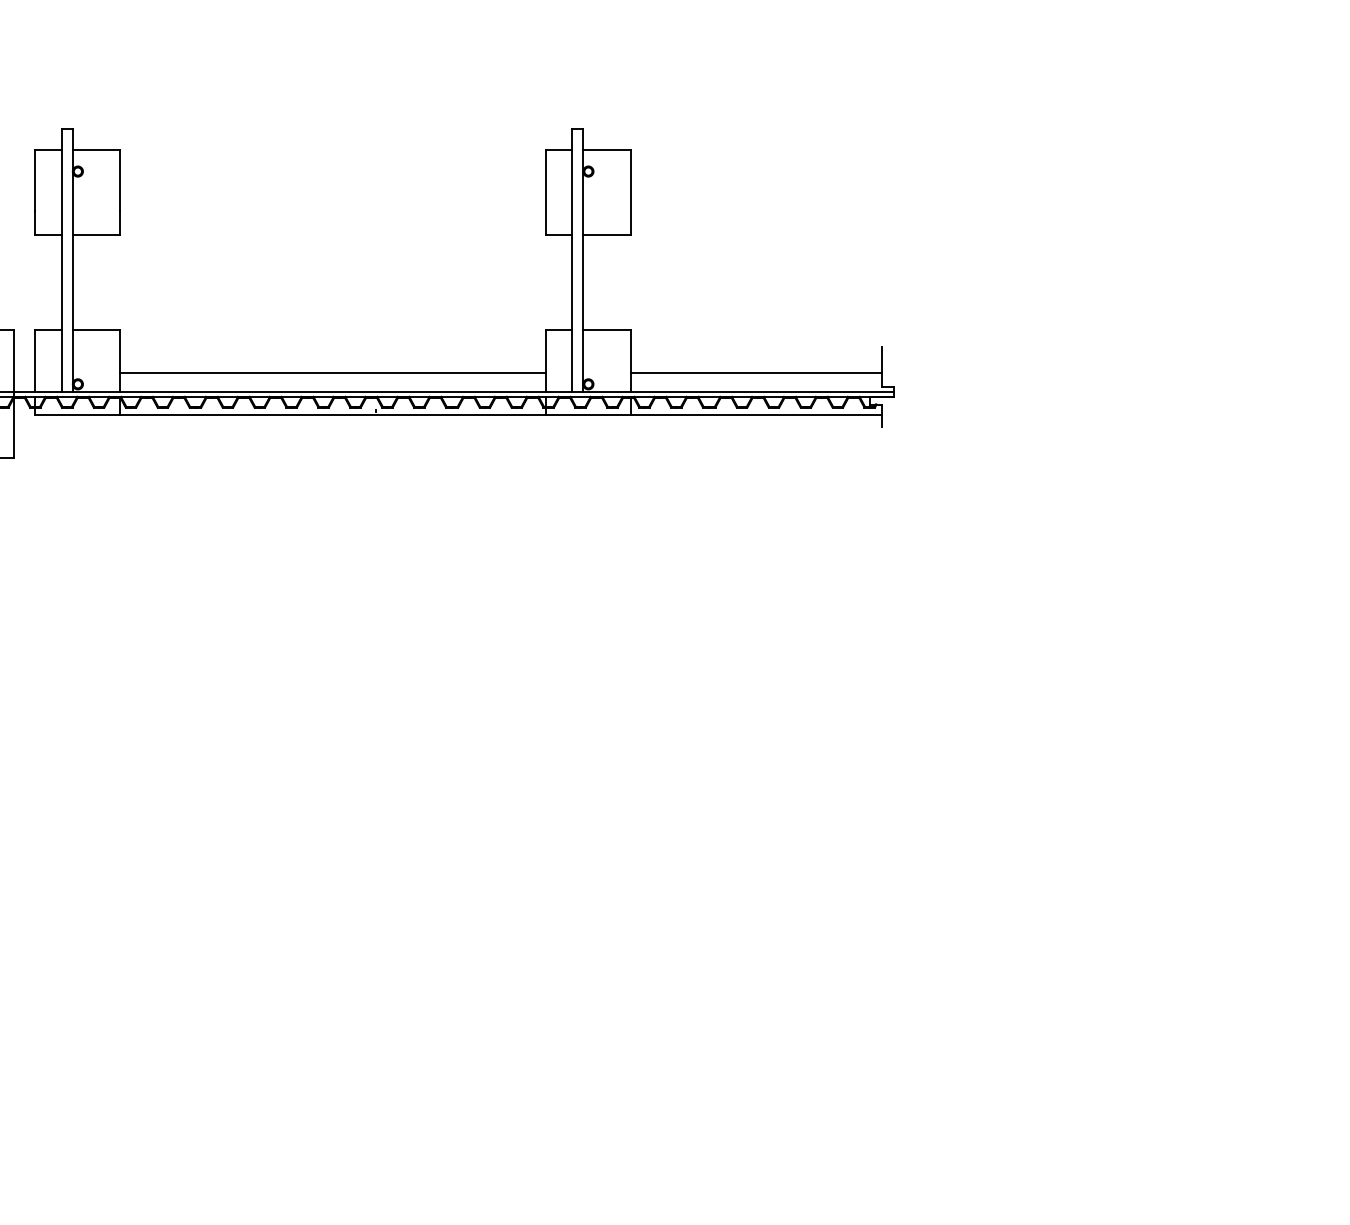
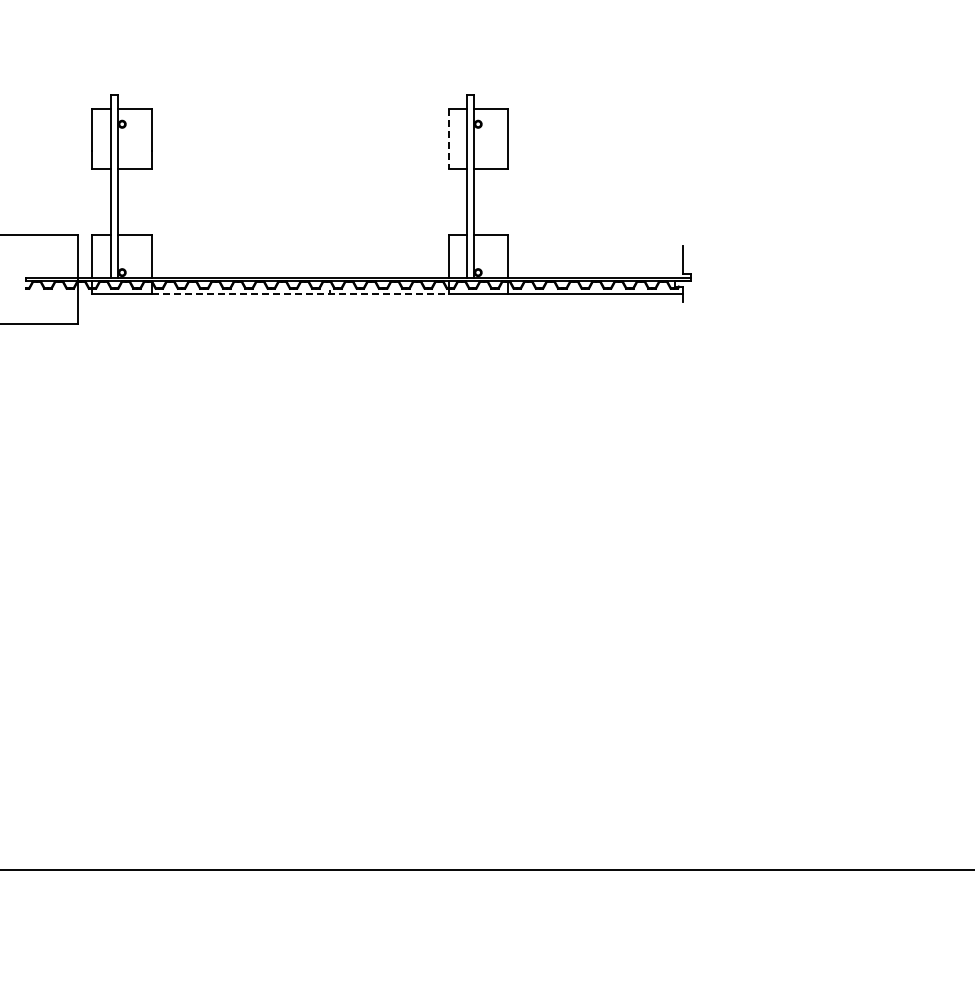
line: (545, 193) -> (448, 139), solid -> dashed
line: (332, 372) -> (299, 264), removed
line: (755, 372) -> (594, 264), removed
line: (333, 415) -> (300, 294), solid -> dashed

